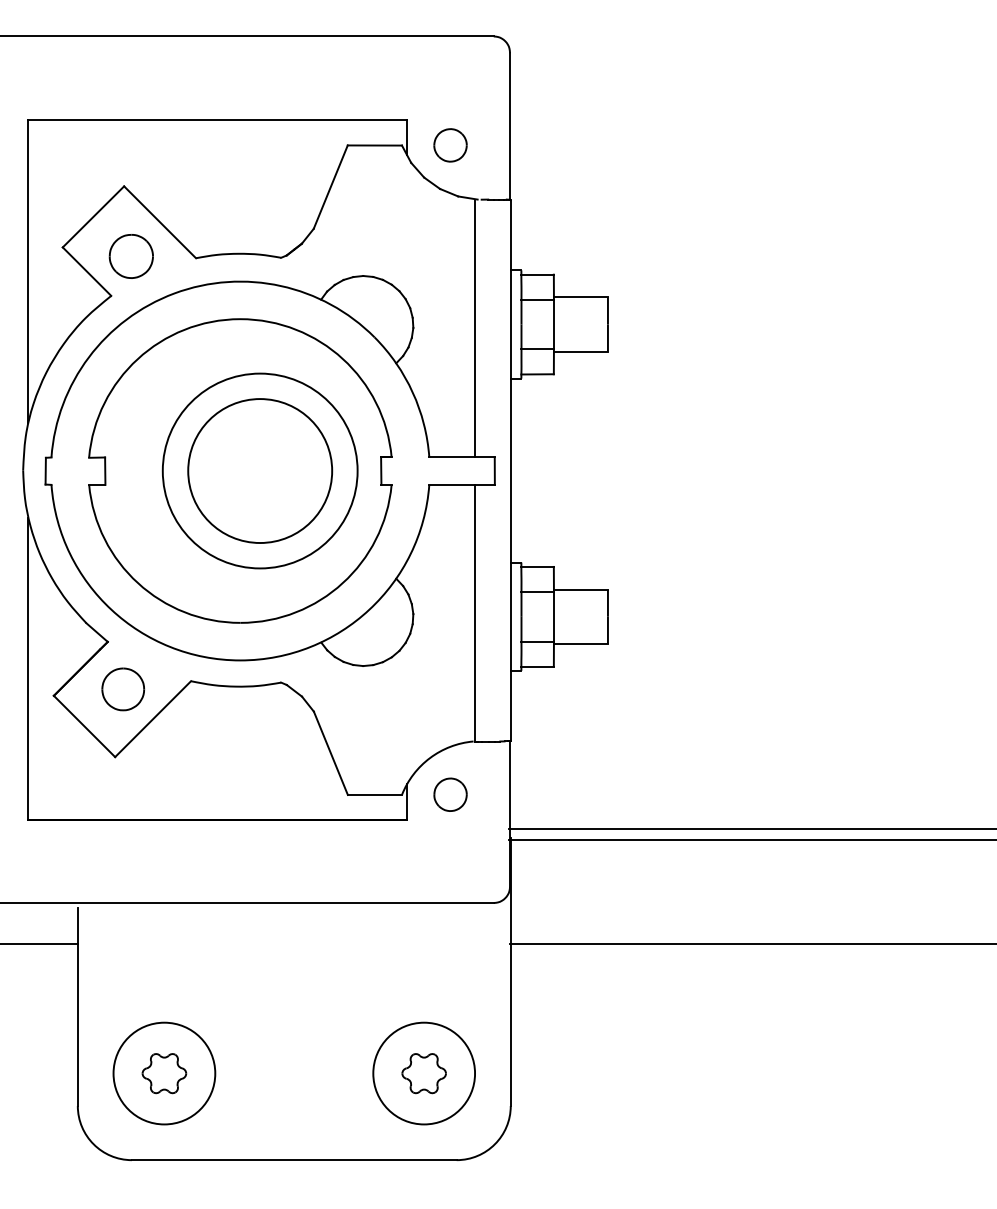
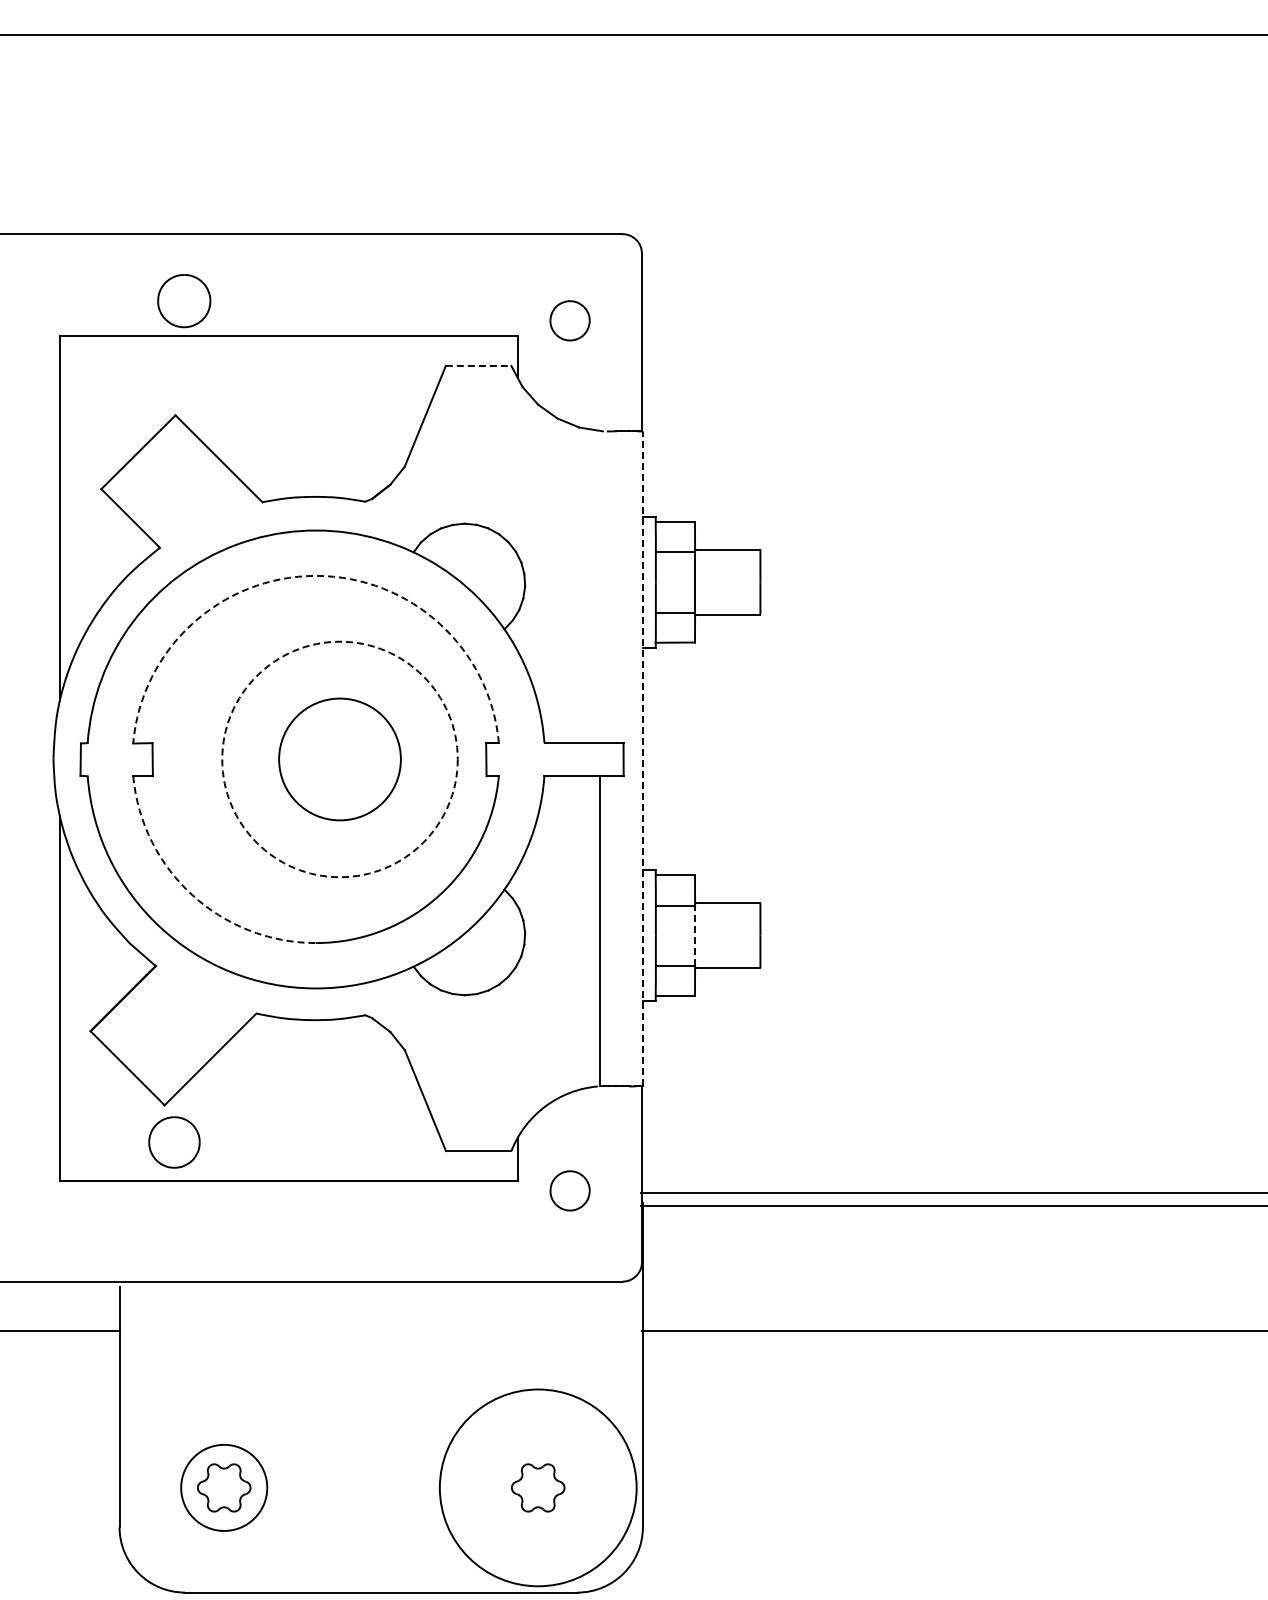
line: (374, 145) -> (478, 365), solid -> dashed
part: (450, 145) -> (569, 320), moved
part: (131, 256) -> (184, 301), moved
arc: (239, 318) -> (315, 575), solid -> dashed
line: (475, 328) -> (600, 587), removed
line: (510, 470) -> (642, 758), solid -> dashed
circle: (259, 471) -> (339, 759), solid -> dashed
circle: (260, 471) -> (340, 759), size x0.7
arc: (138, 583) -> (192, 895), solid -> dashed
line: (554, 616) -> (695, 935), solid -> dashed
part: (123, 689) -> (174, 1142), moved
part: (450, 794) -> (569, 1190), moved
circle: (163, 1073) -> (223, 1487), size x0.7
circle: (423, 1073) -> (537, 1487), size x1.6

